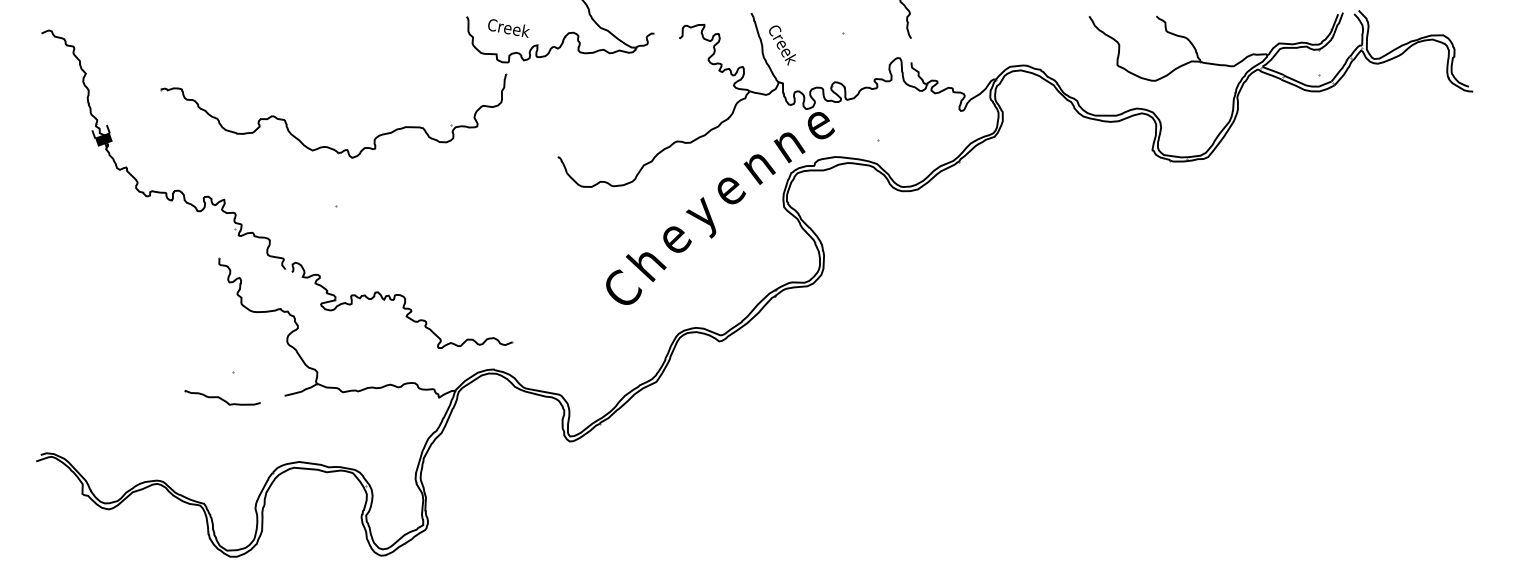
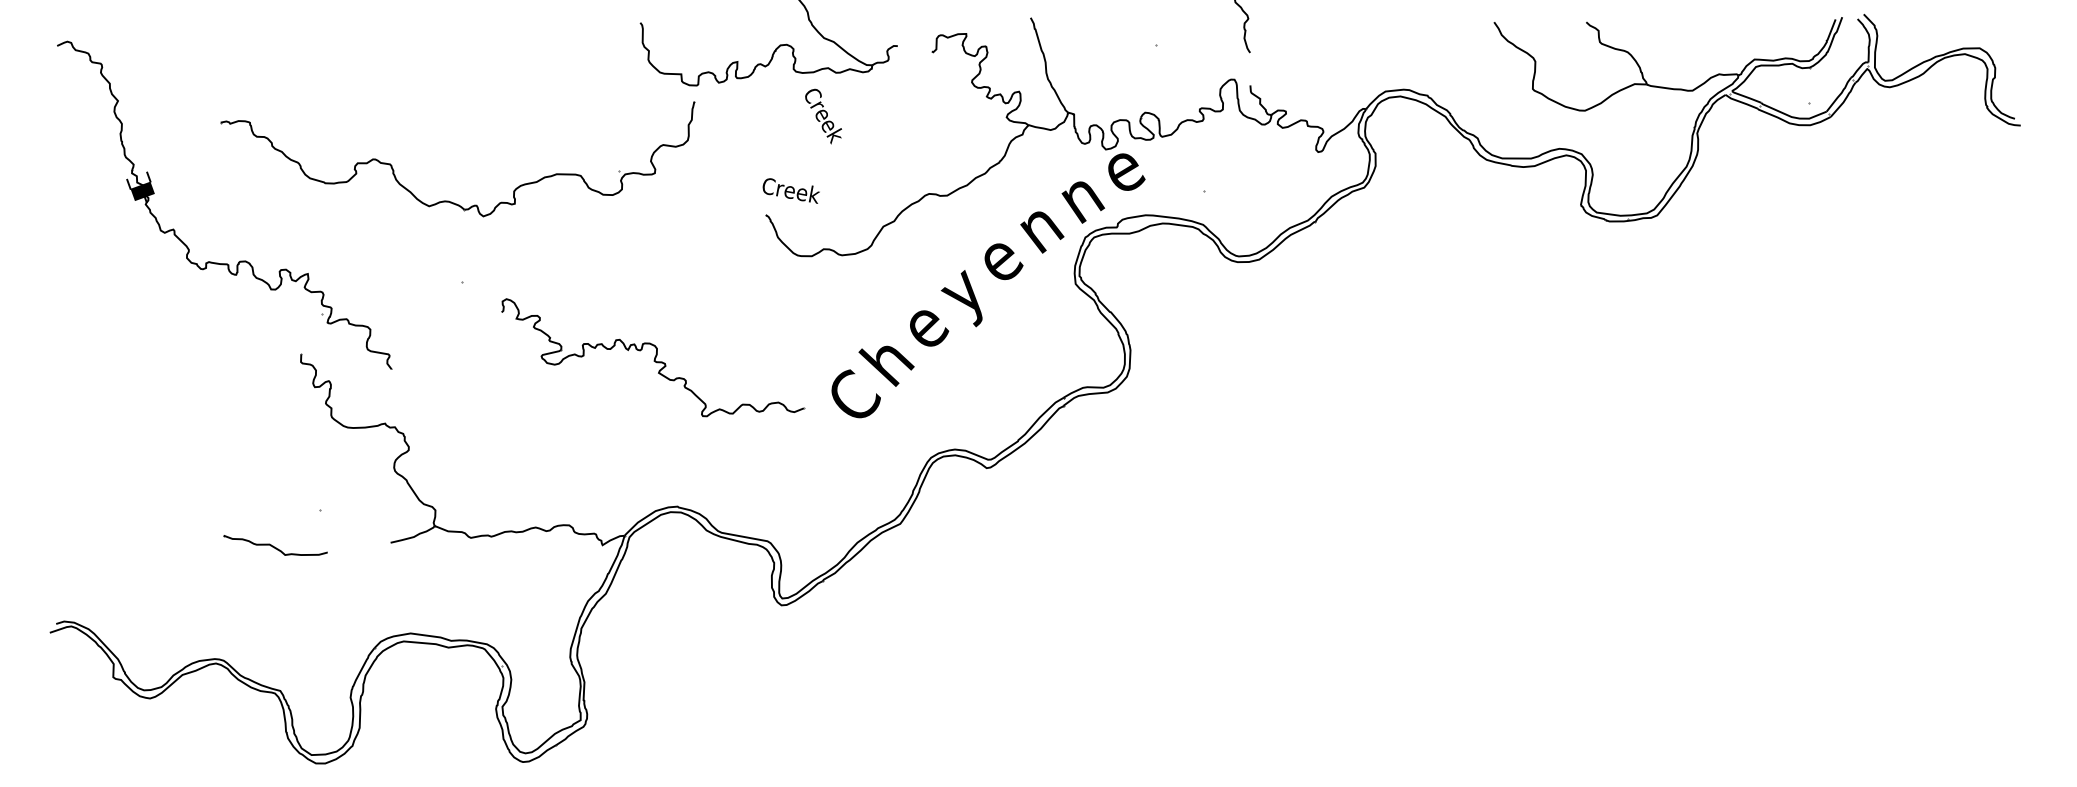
text: (508, 28) -> (790, 190), moved
text: (782, 45) -> (823, 116), moved
part: (402, 305) -> (653, 357), moved
part: (222, 397) -> (275, 545), moved

